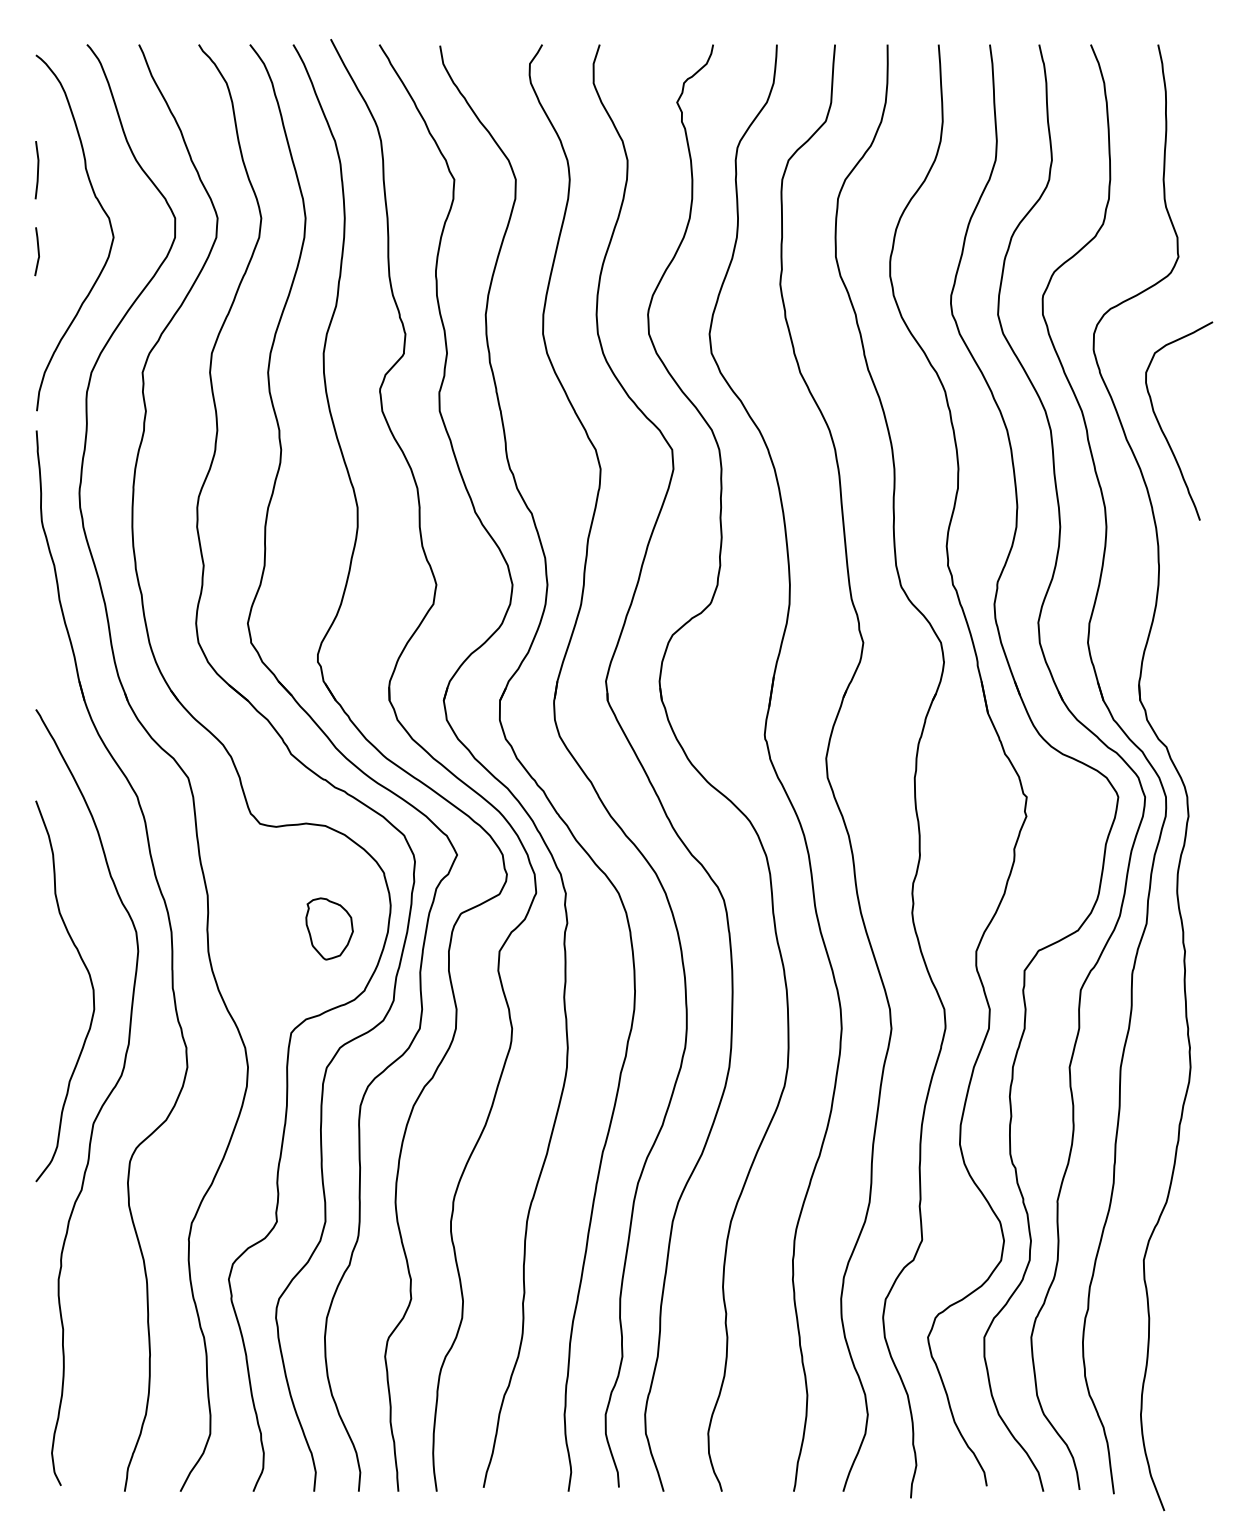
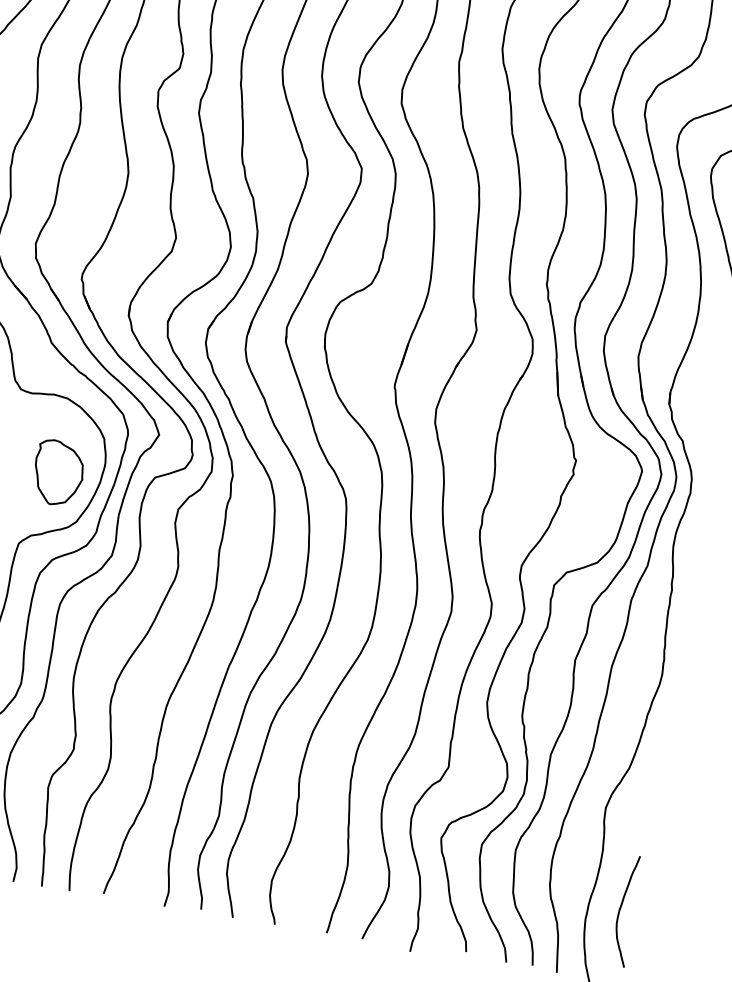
part: (329, 928) -> (58, 472), size x1.43
curve: (1186, 1394) -> (620, 909), added

